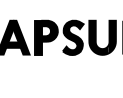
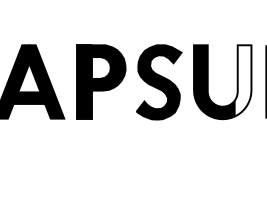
fill: (111, 36) -> (242, 79), removed

